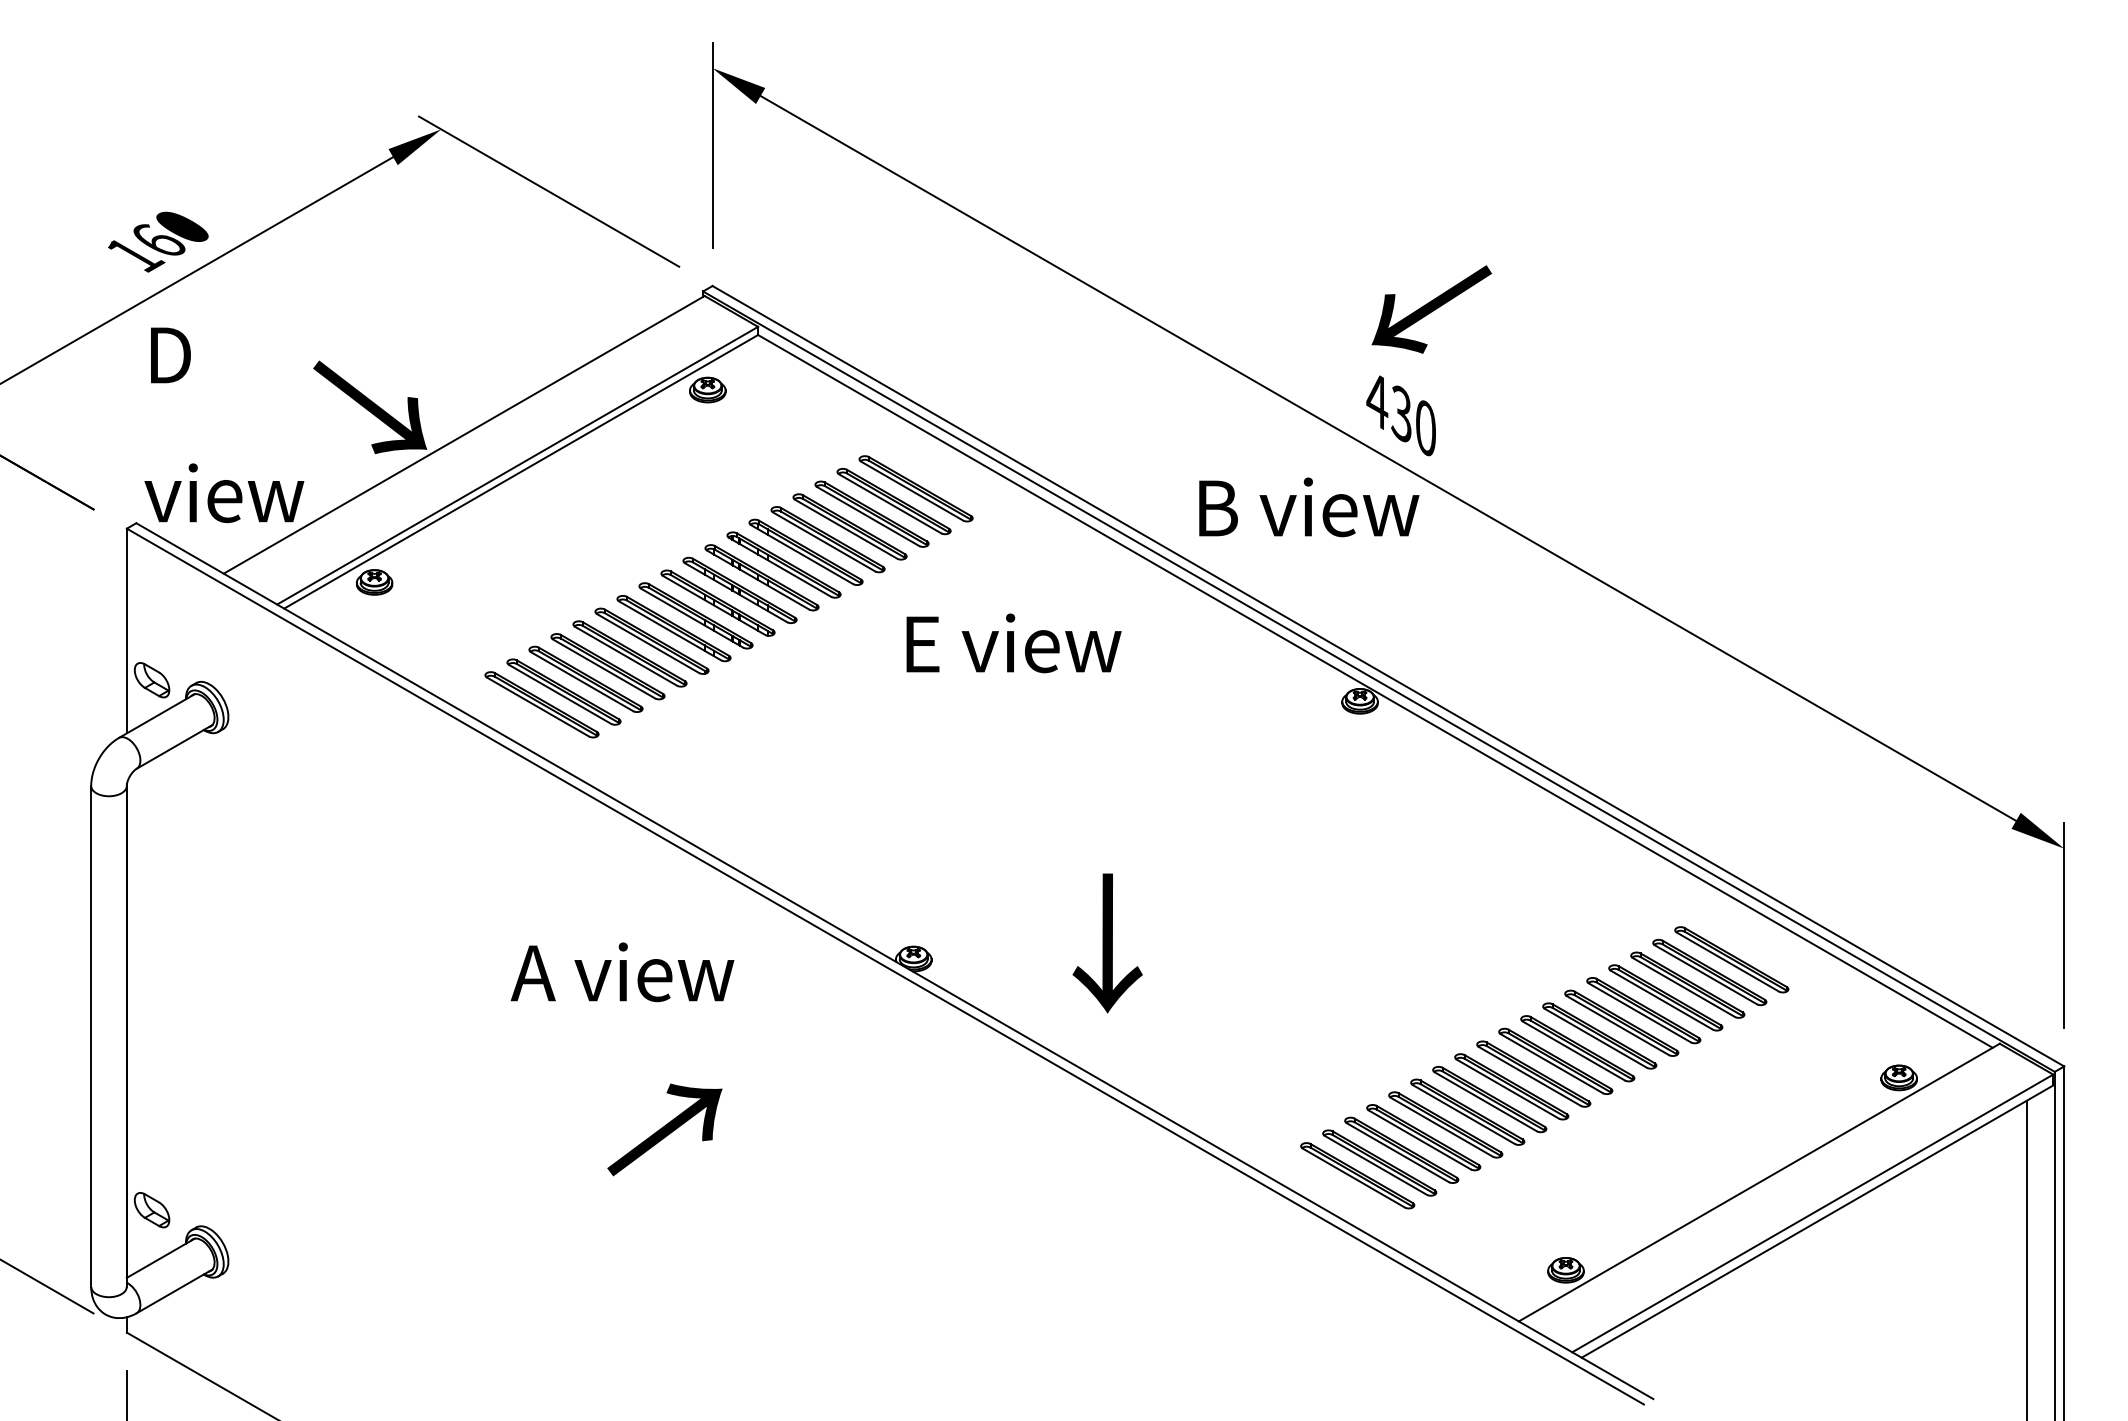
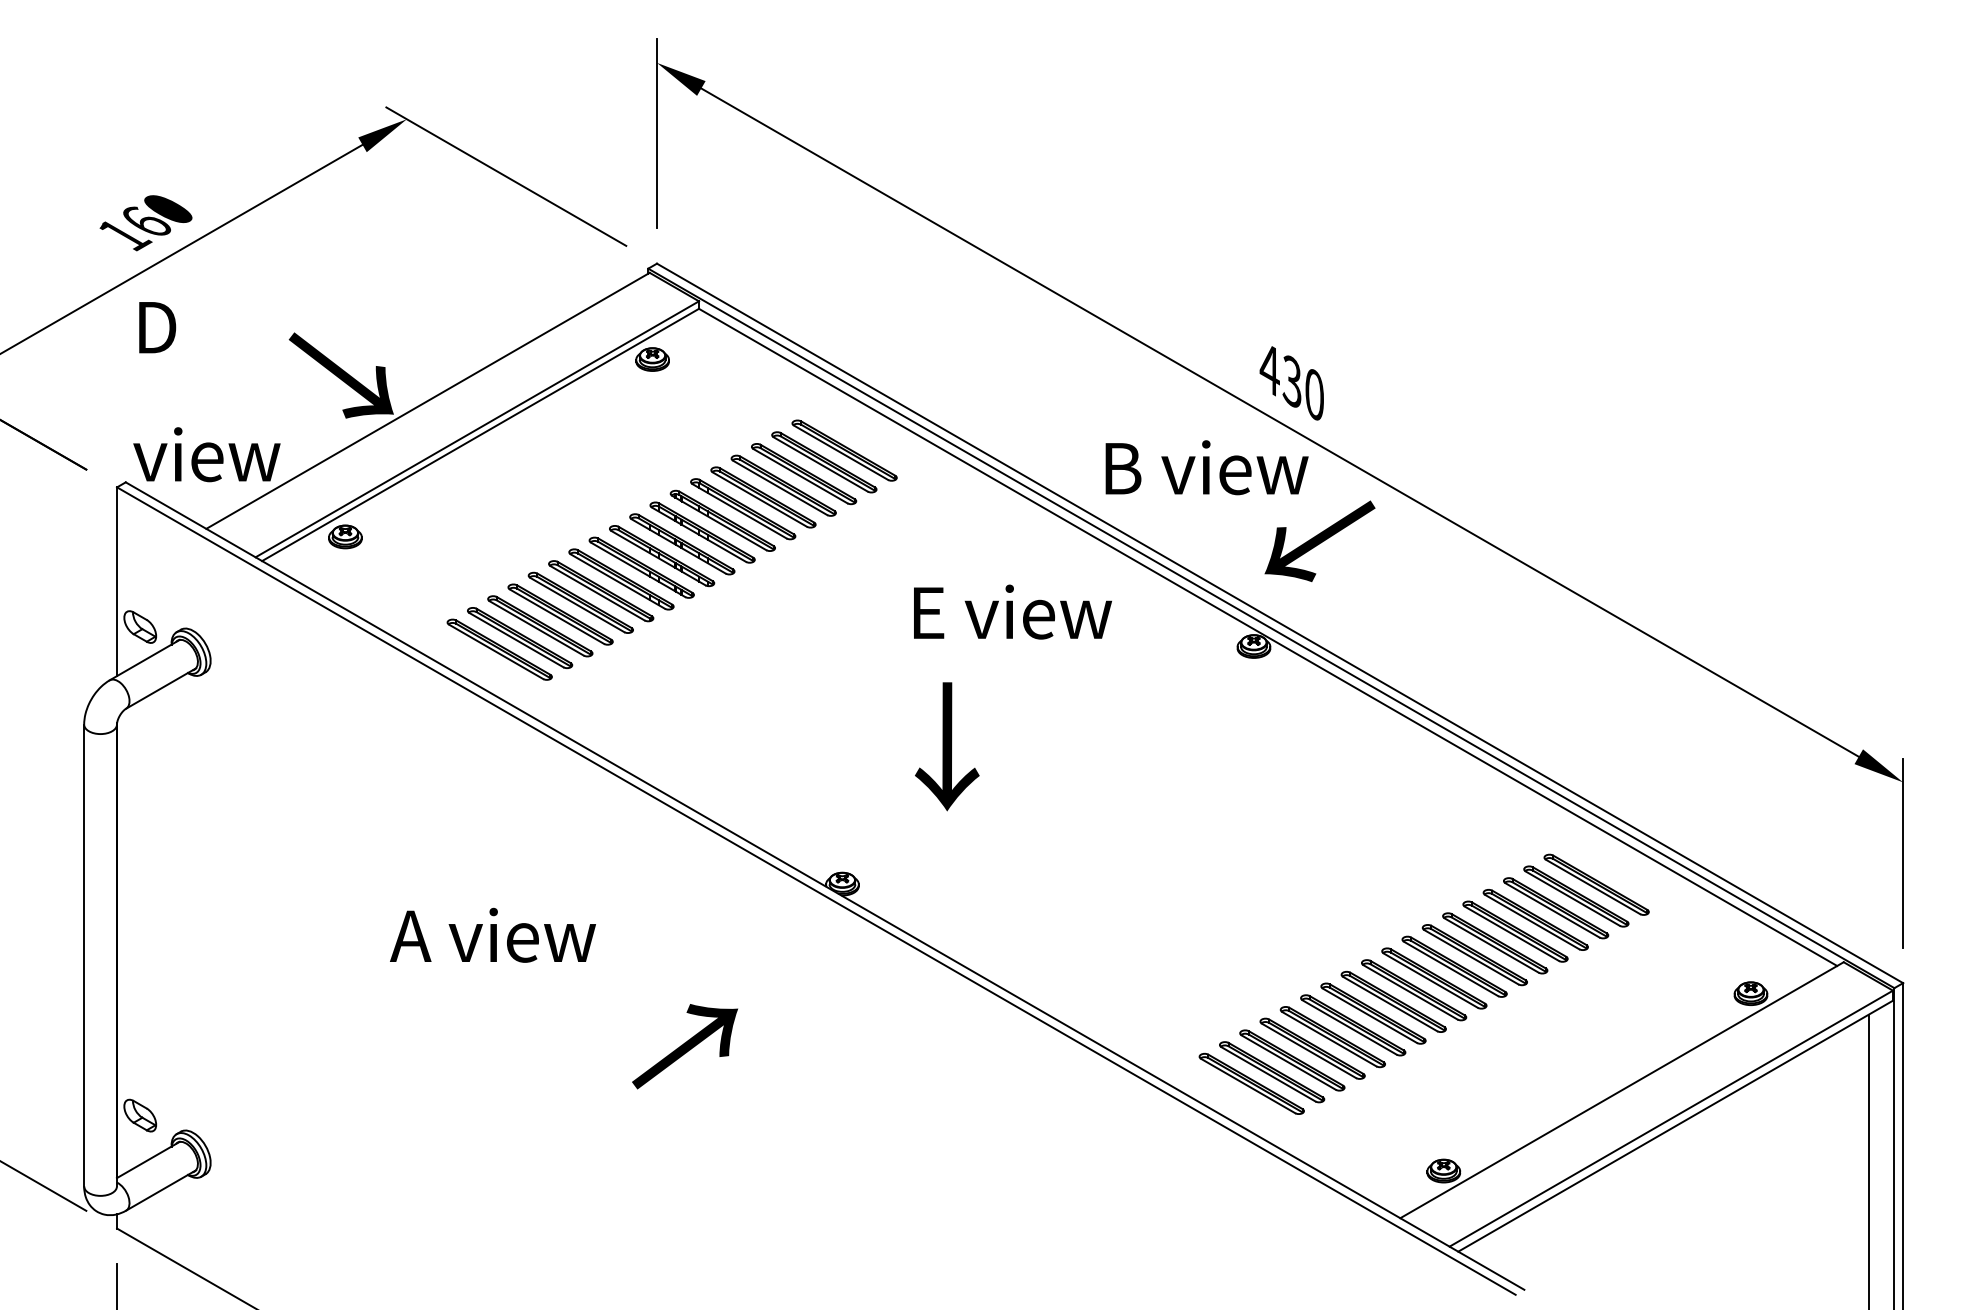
text: (1431, 308) -> (1319, 540), moved
text: (1013, 642) -> (1012, 611), moved
text: (1107, 943) -> (947, 746), moved
text: (621, 971) -> (492, 934), moved
text: (664, 1129) -> (684, 1046), moved

